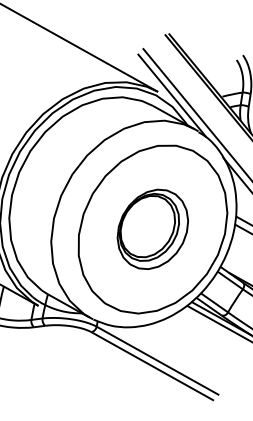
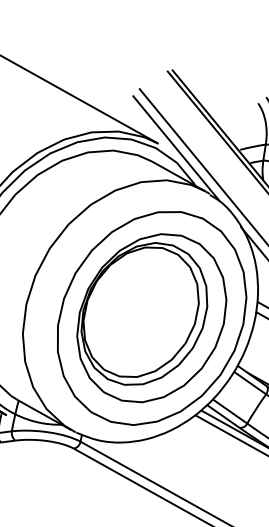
part: (152, 229) -> (151, 318), size x1.67

